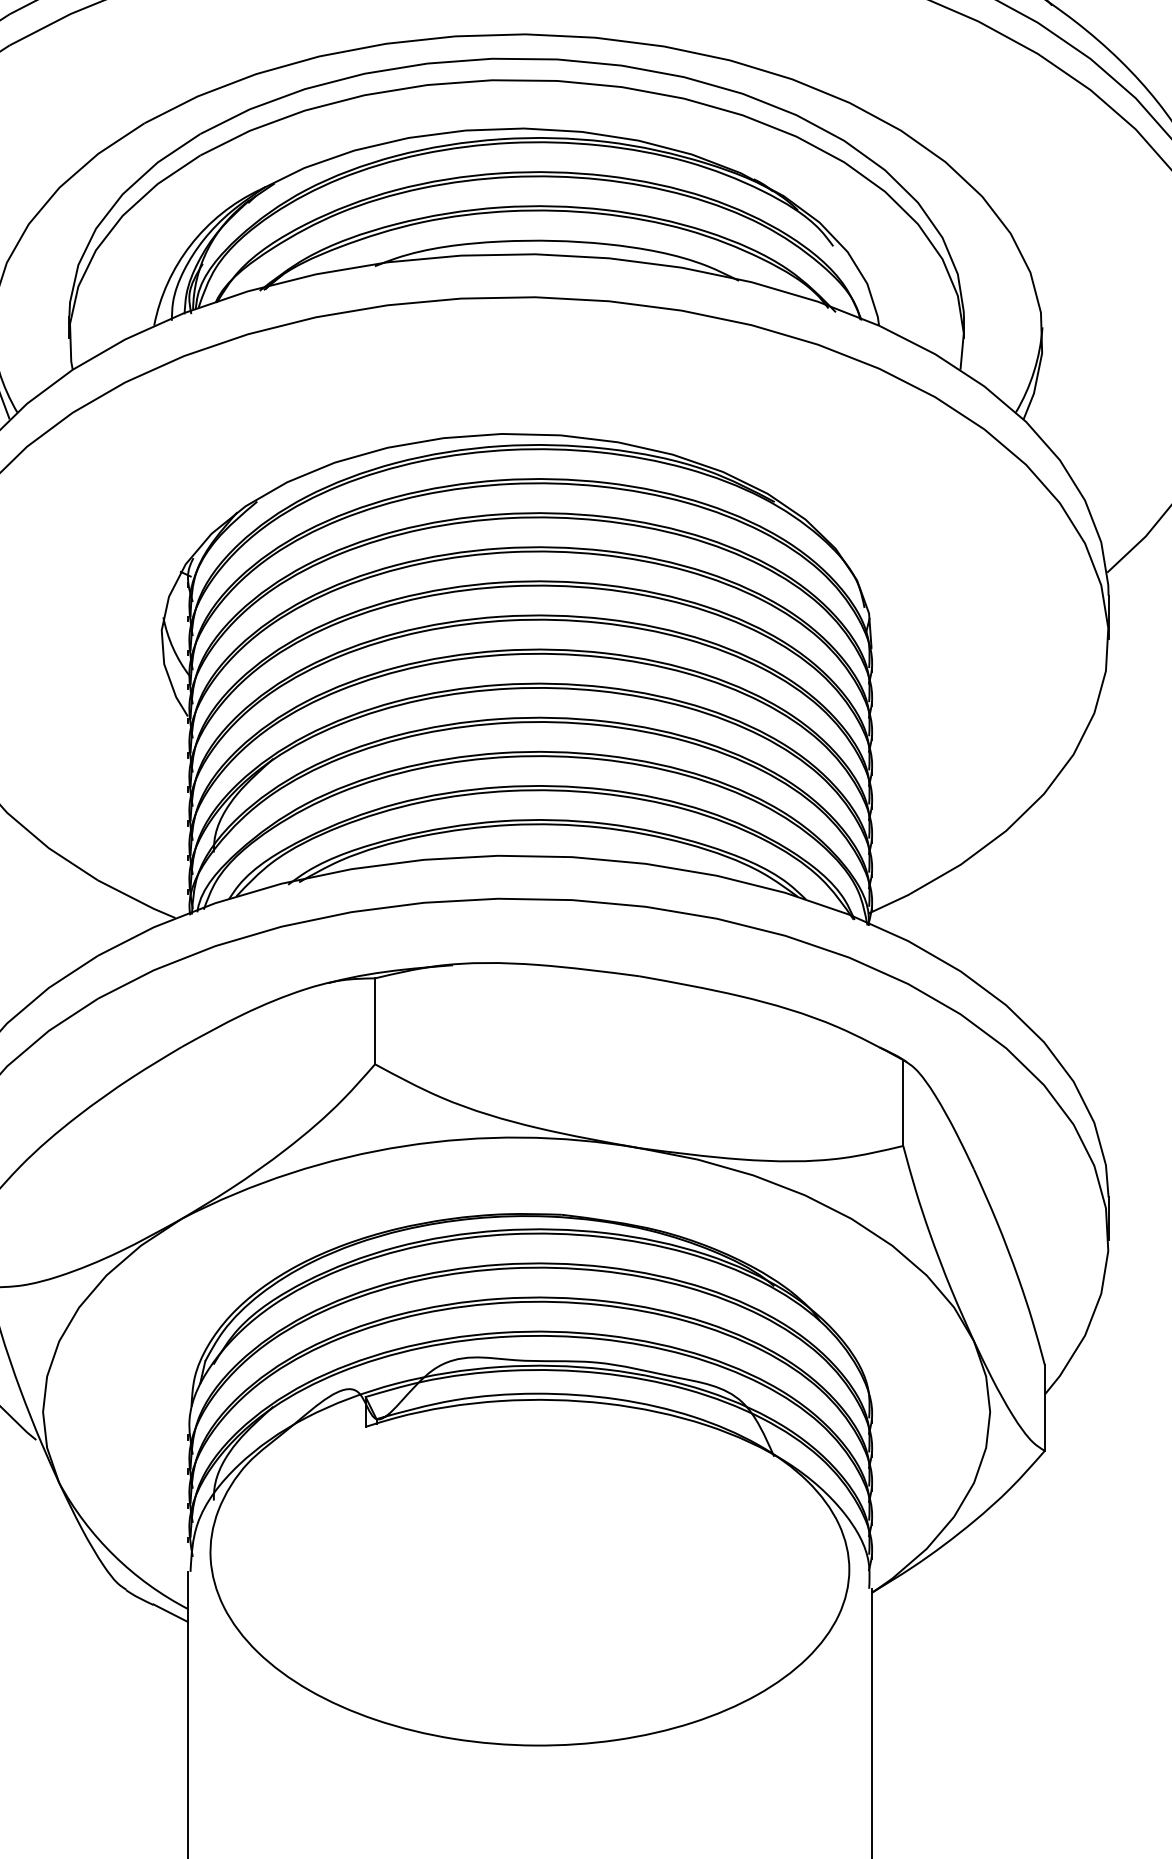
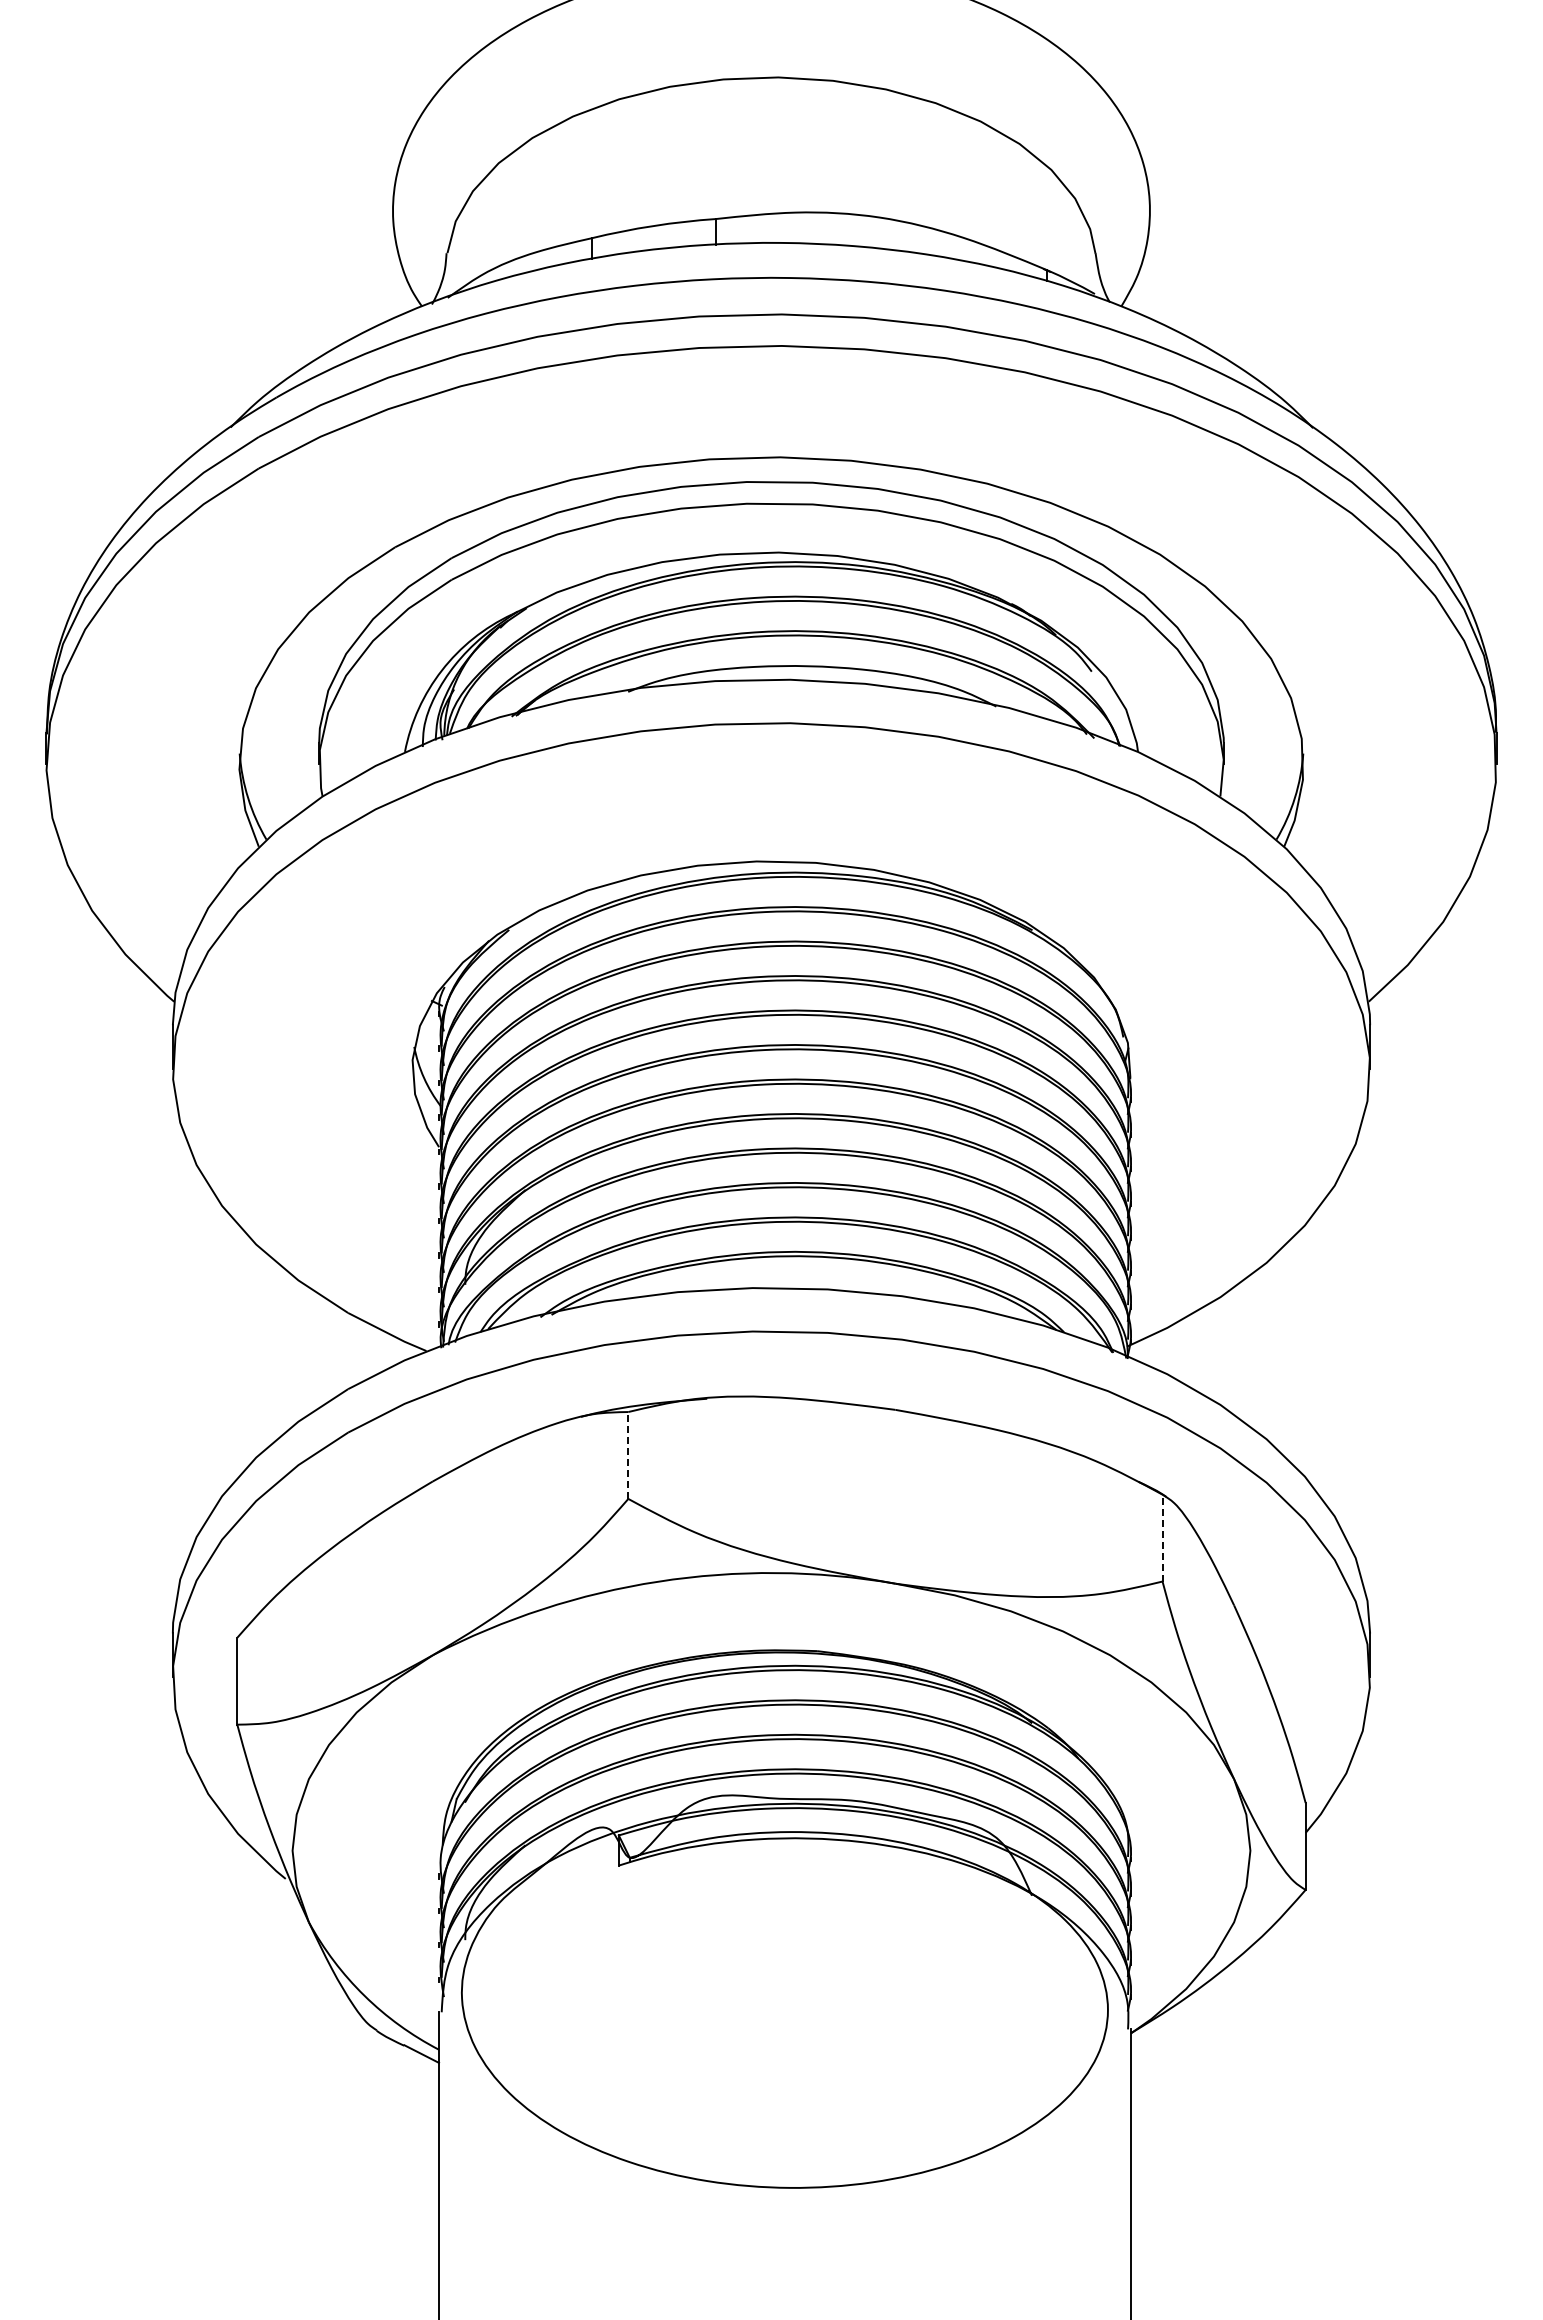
line: (375, 1020) -> (628, 1454), solid -> dashed
line: (903, 1102) -> (1162, 1537), solid -> dashed

